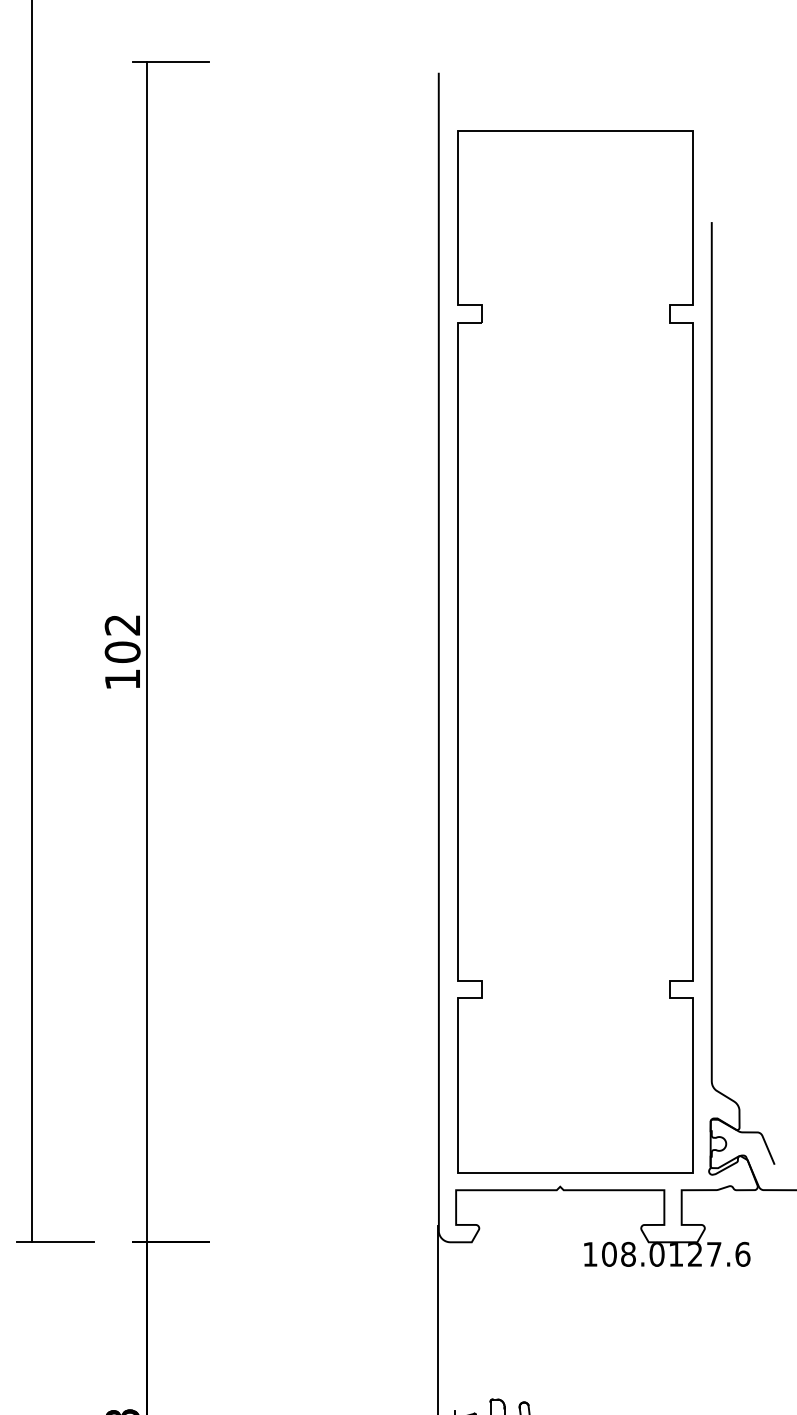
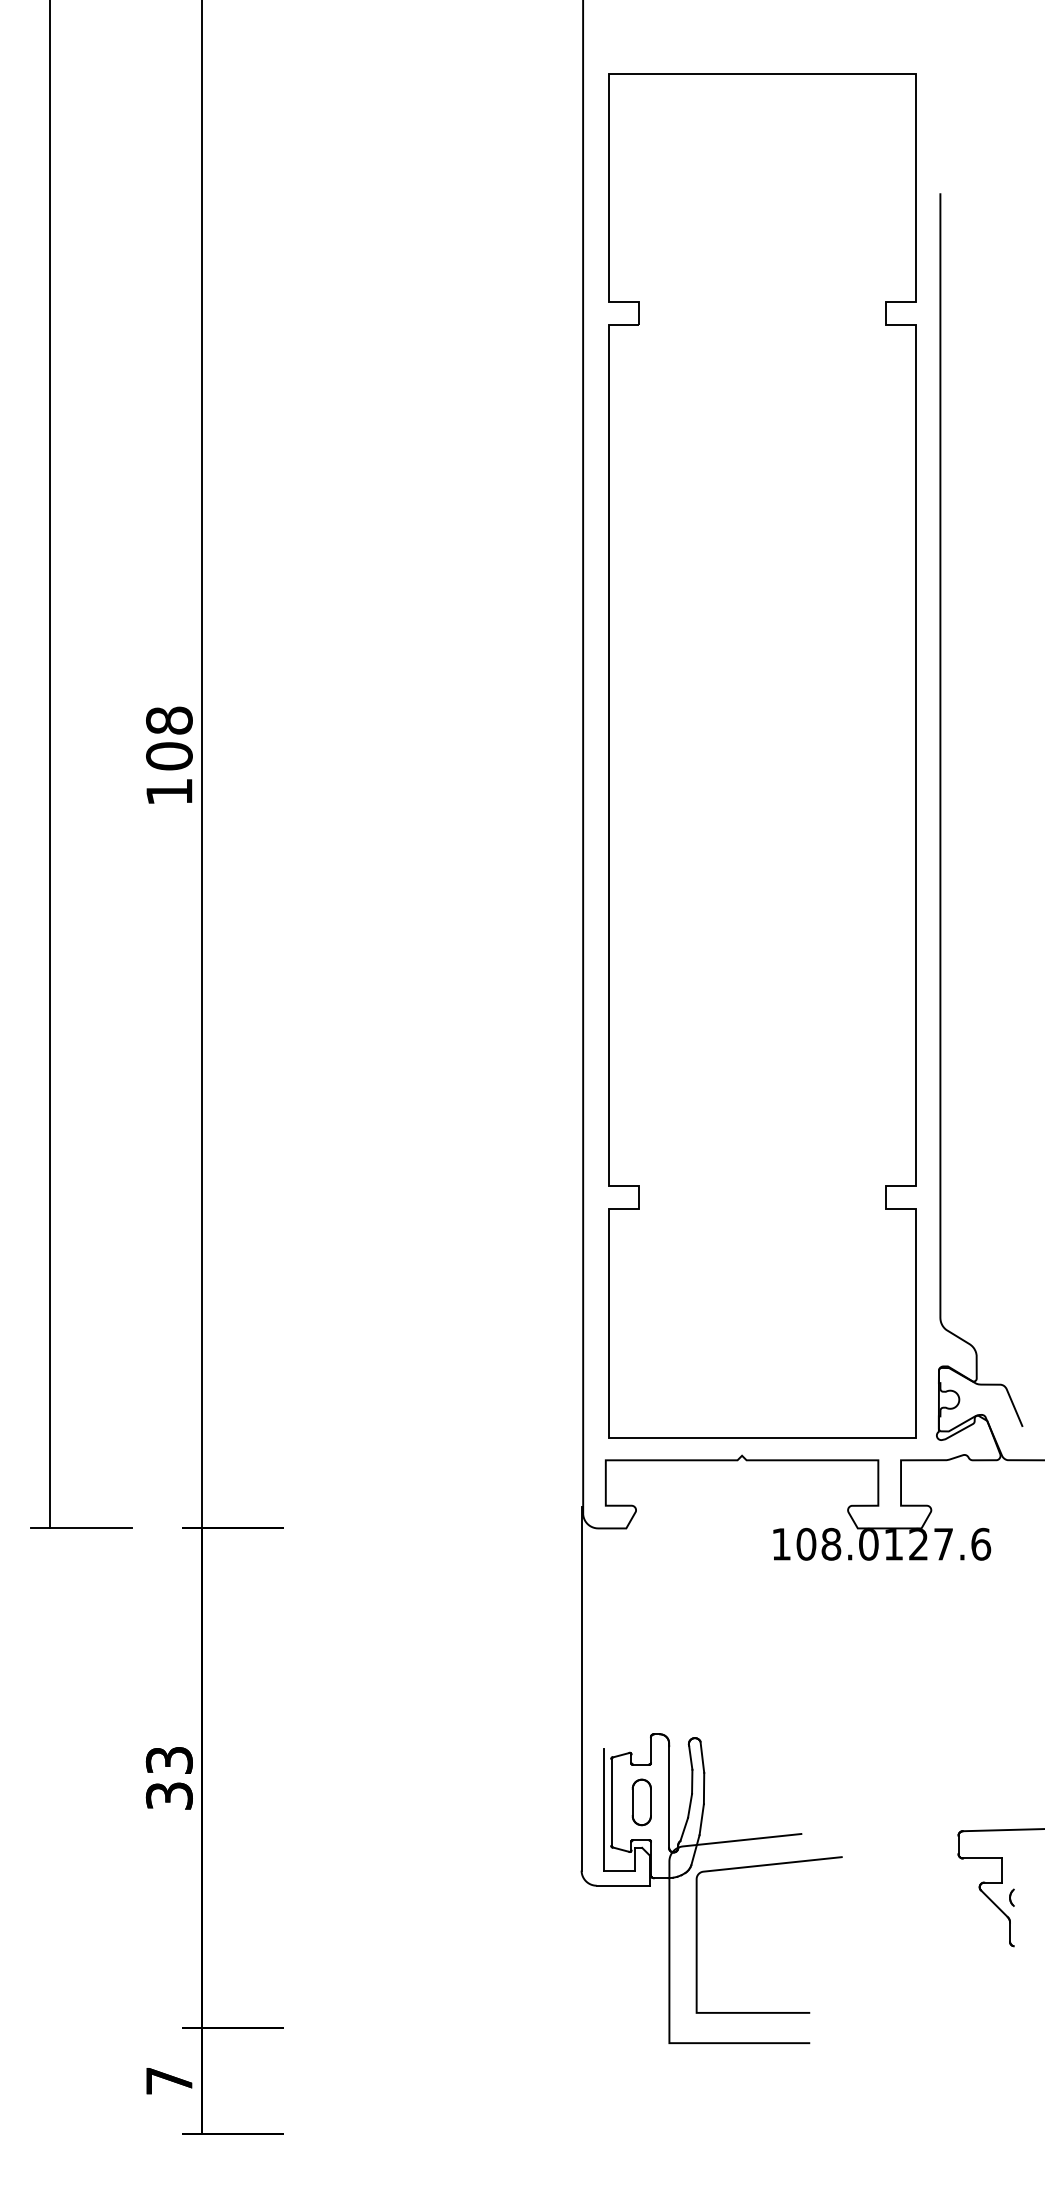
text: (122, 624) -> (169, 720), 102 -> 108

